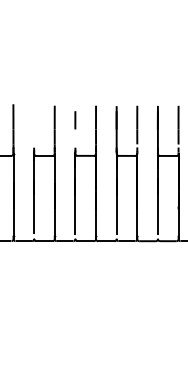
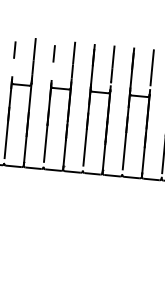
line: (33, 120) -> (14, 50), added

